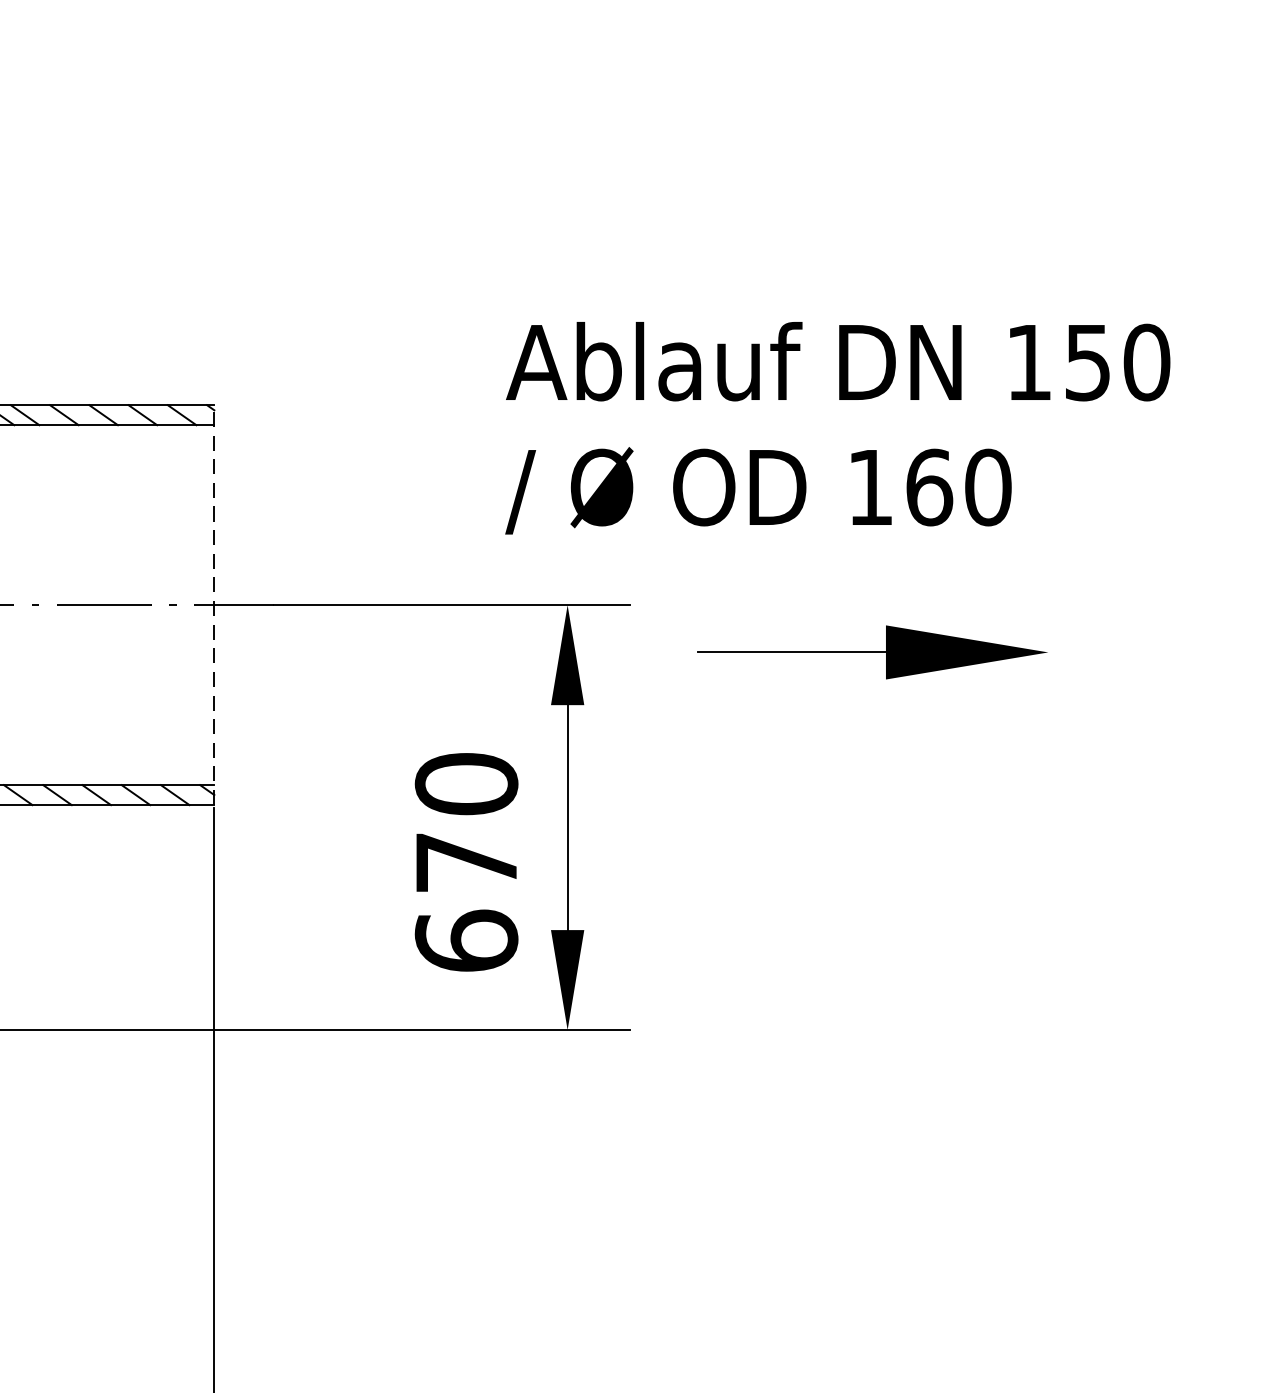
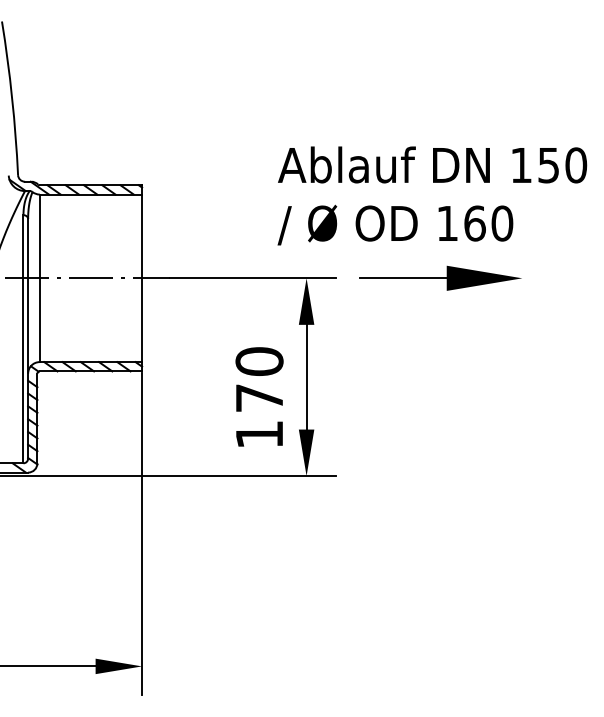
line: (215, 603) -> (142, 277), dashed -> solid
part: (872, 650) -> (440, 277), moved
text: (466, 940) -> (259, 434), 670 -> 170

